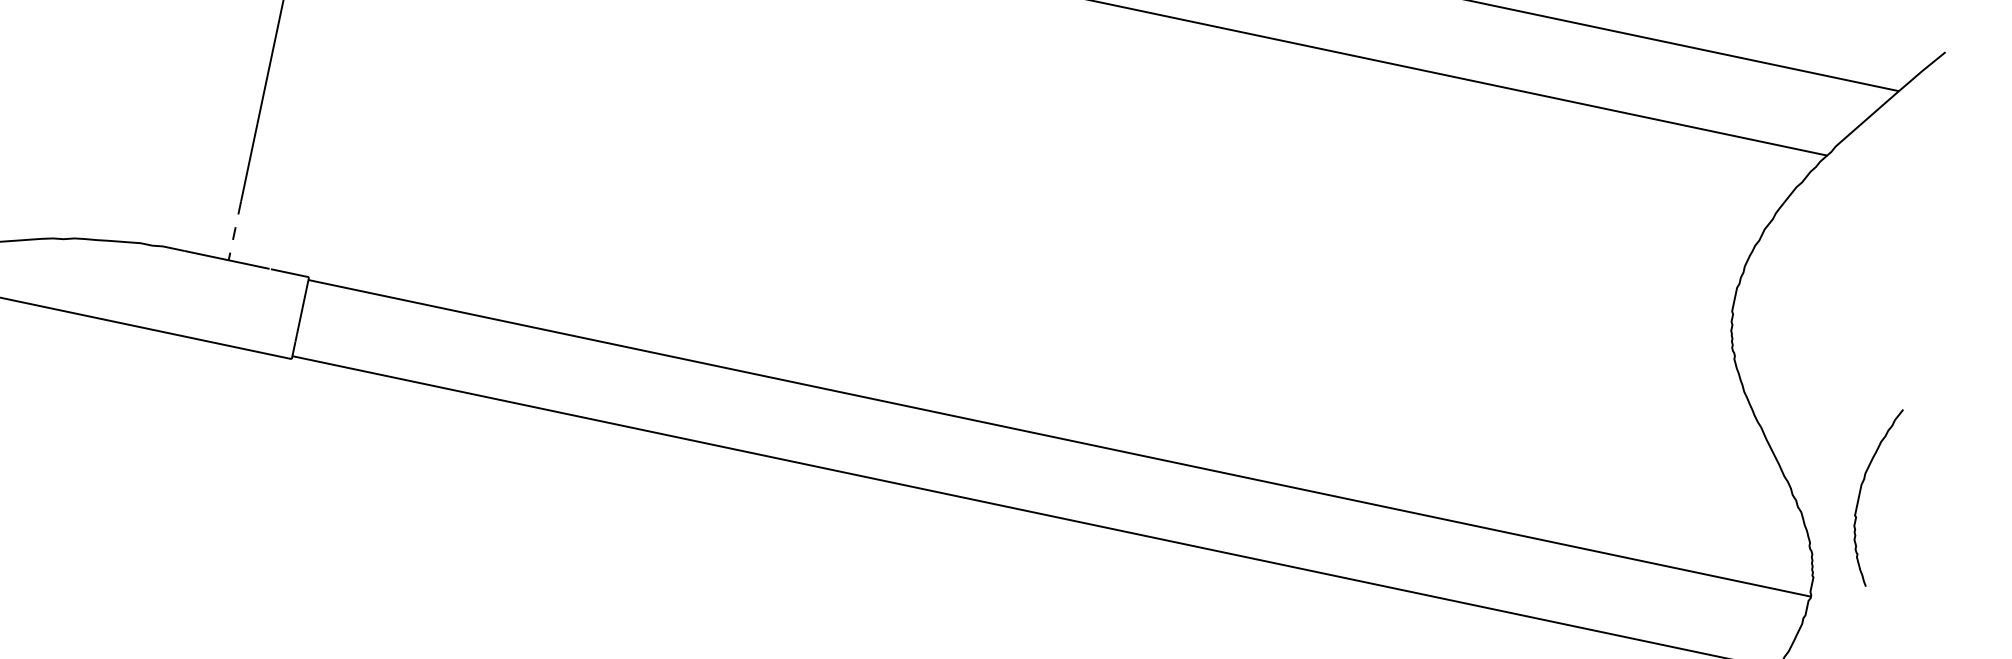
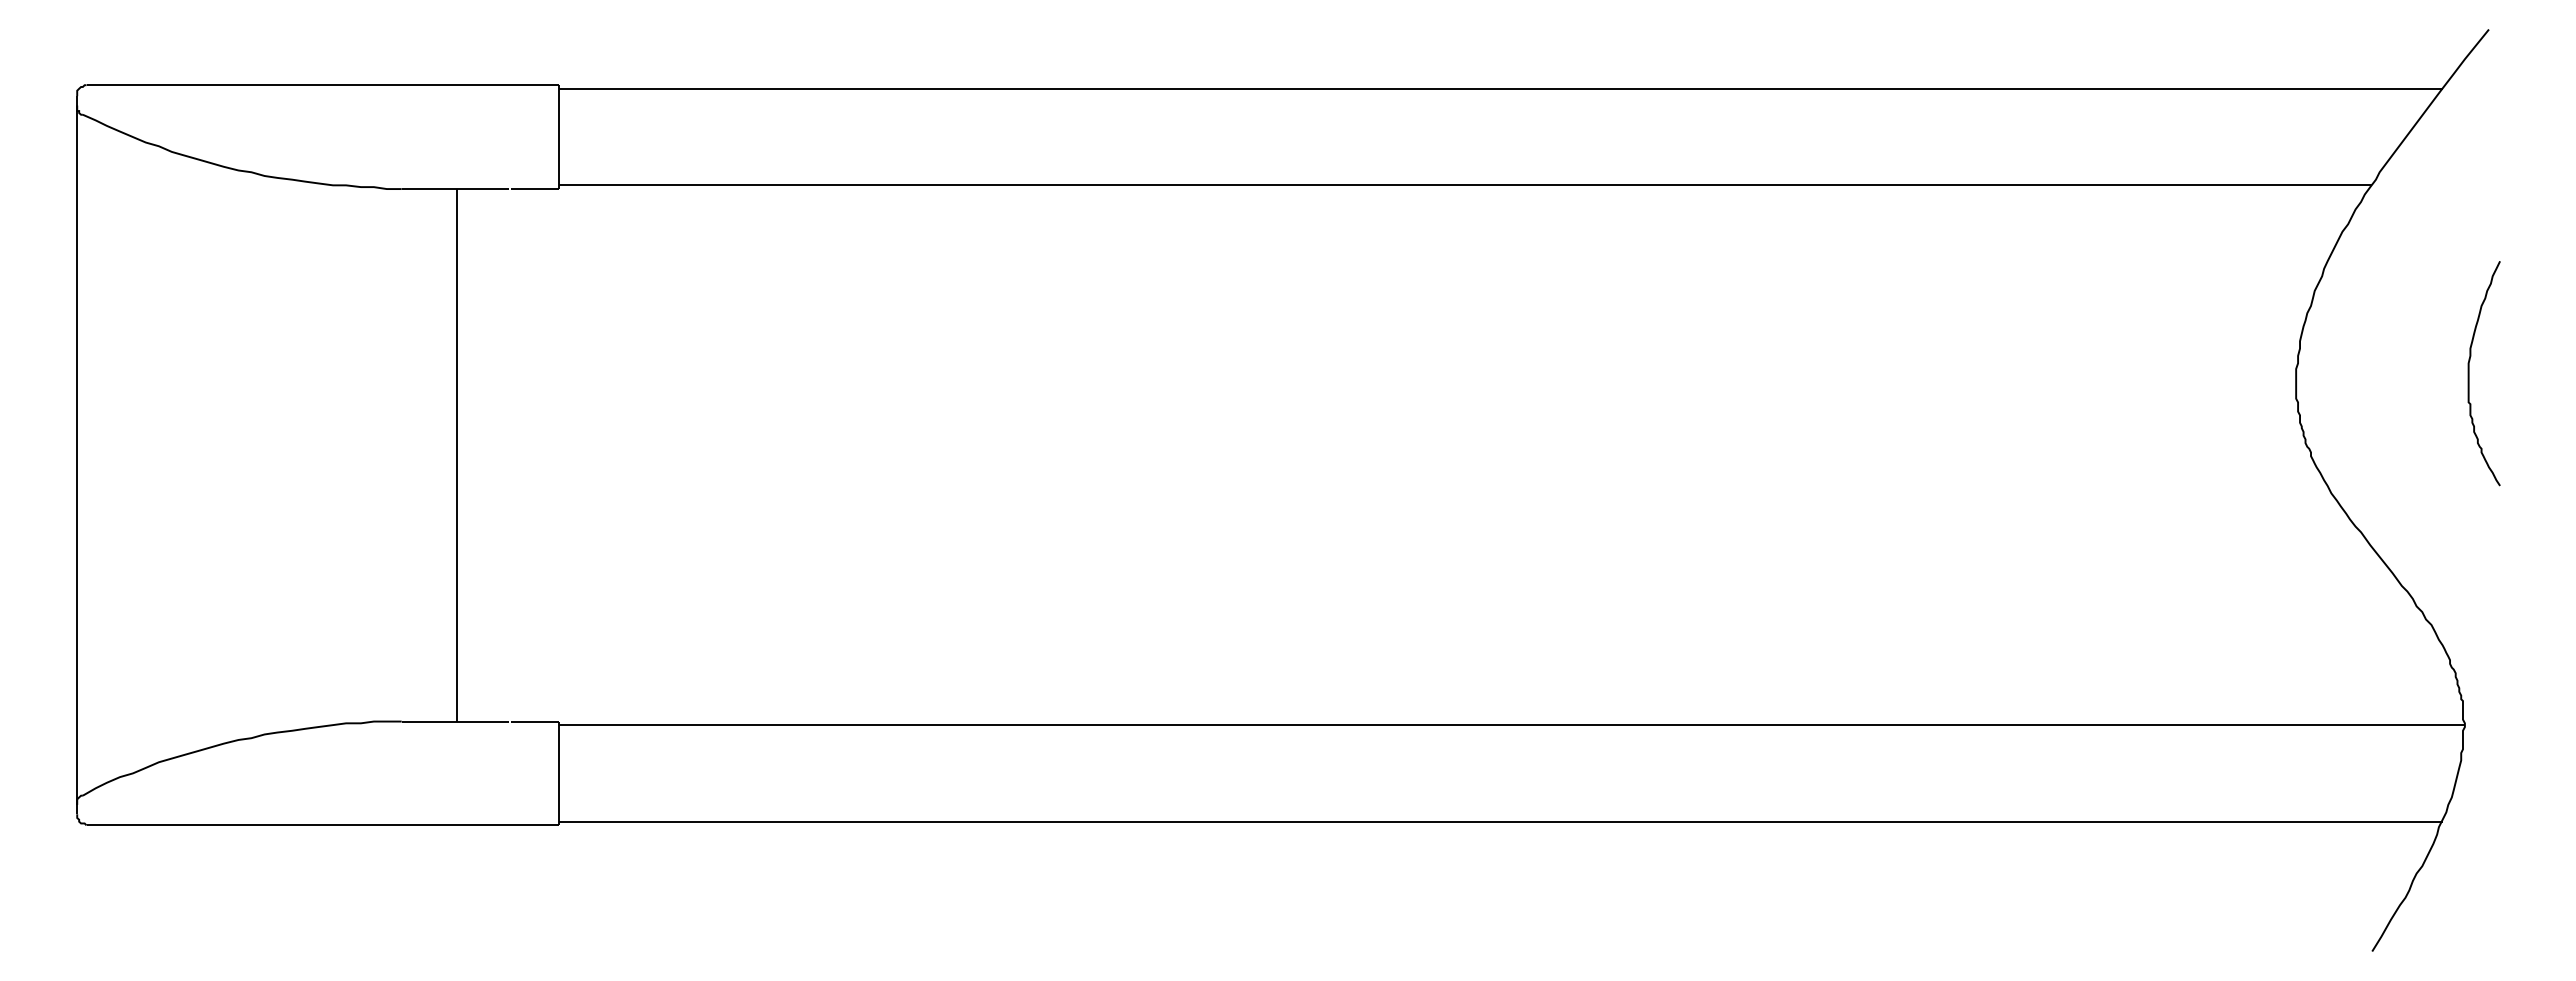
line: (234, 231) -> (457, 684), dashed -> solid
curve: (1860, 492) -> (2469, 373), moved

